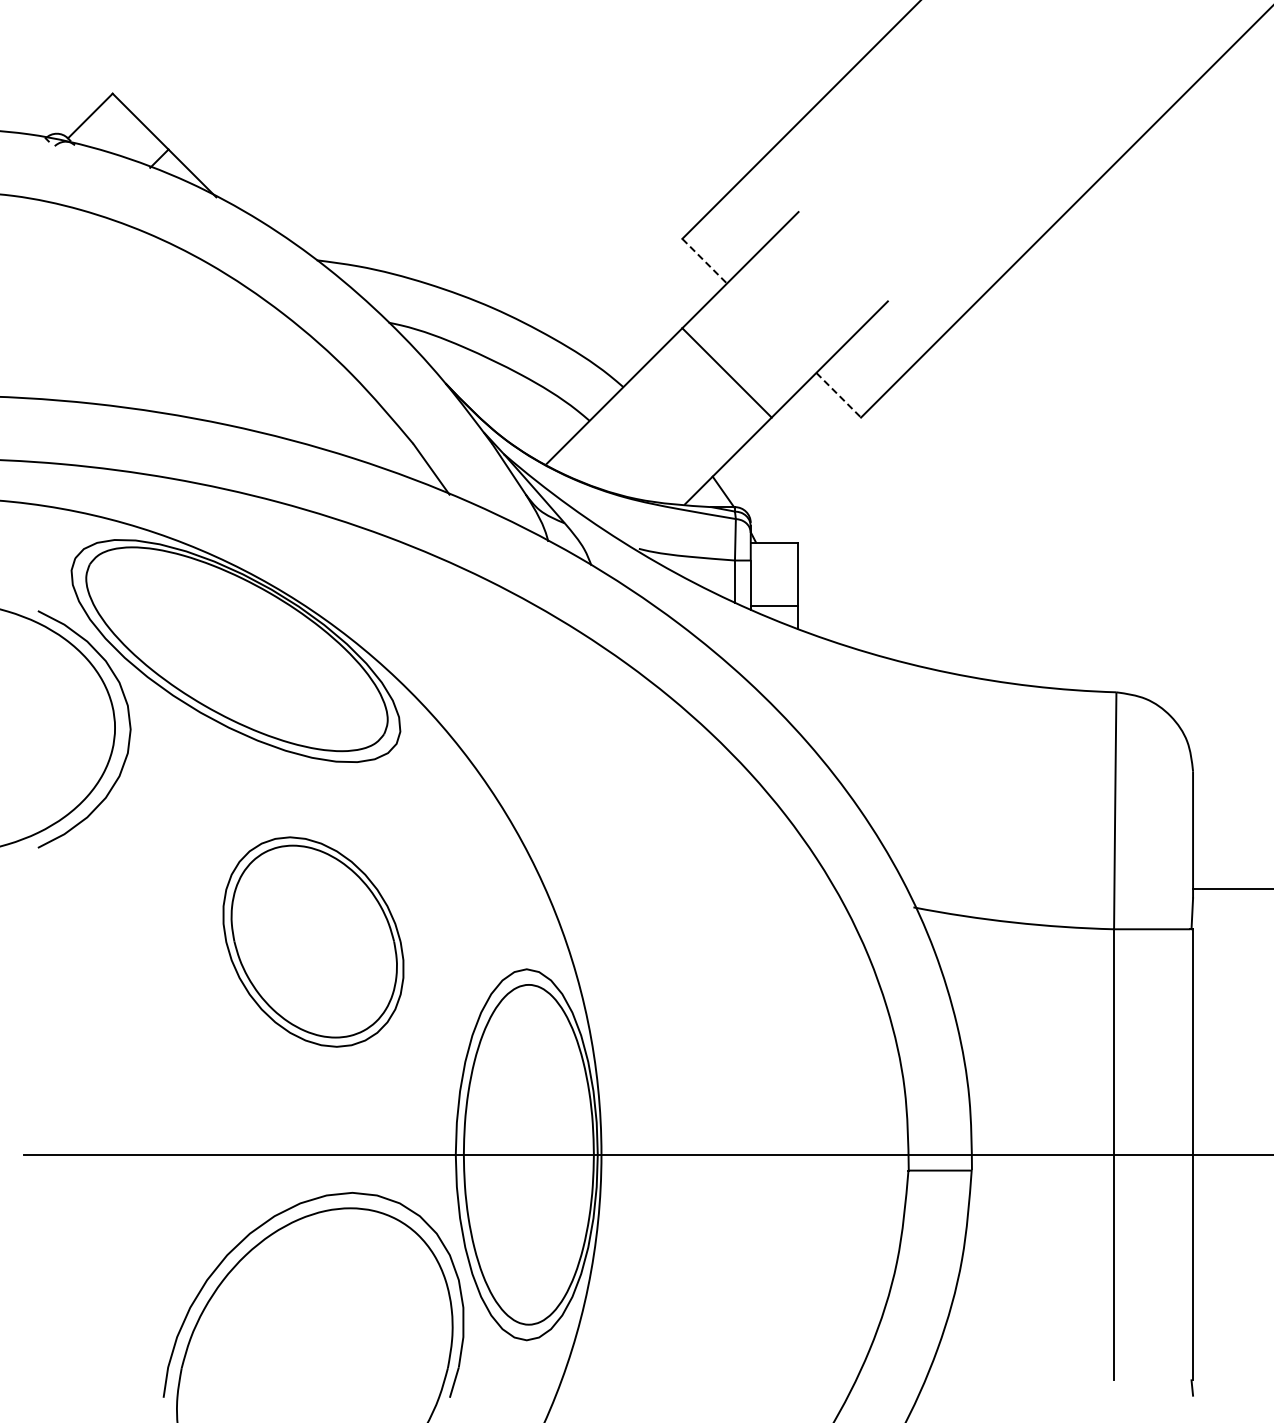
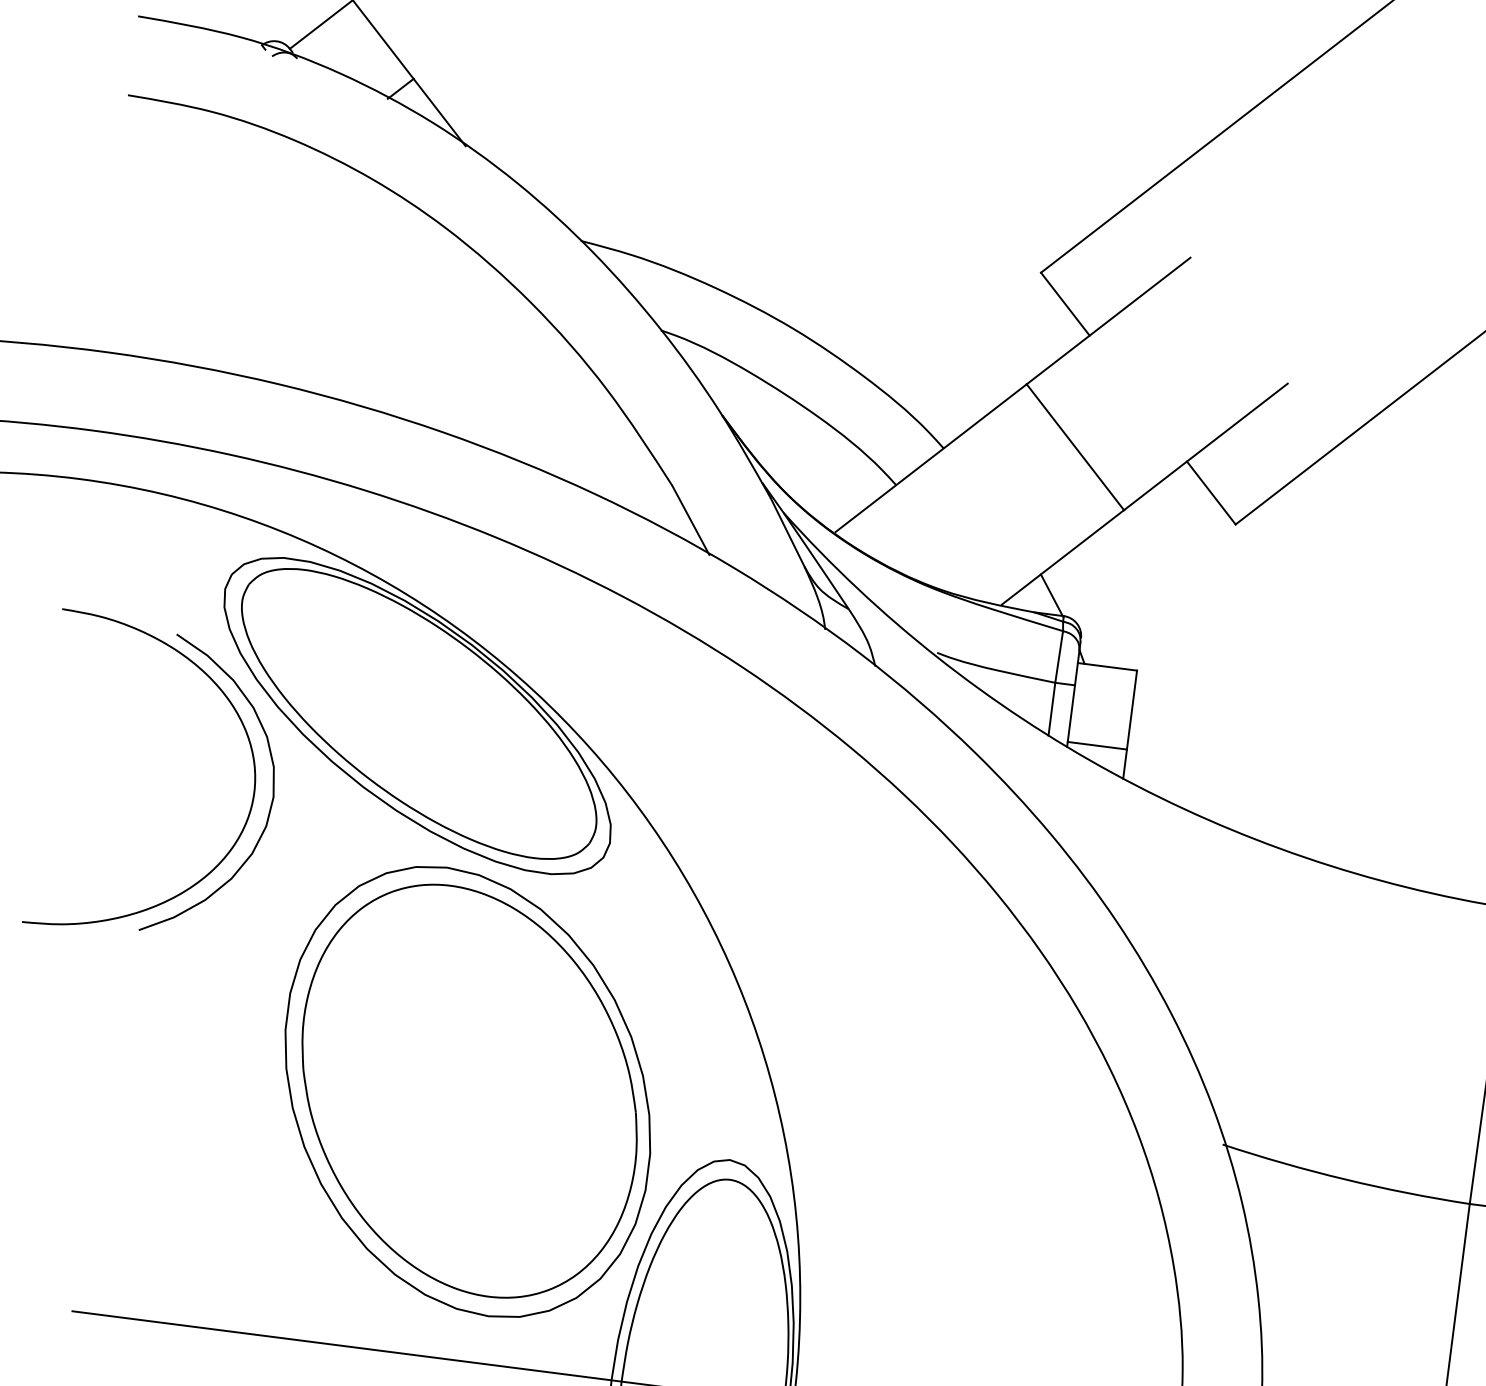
line: (704, 261) -> (1065, 304), dashed -> solid
line: (838, 395) -> (1210, 493), dashed -> solid
part: (313, 941) -> (467, 1091), size x1.67

